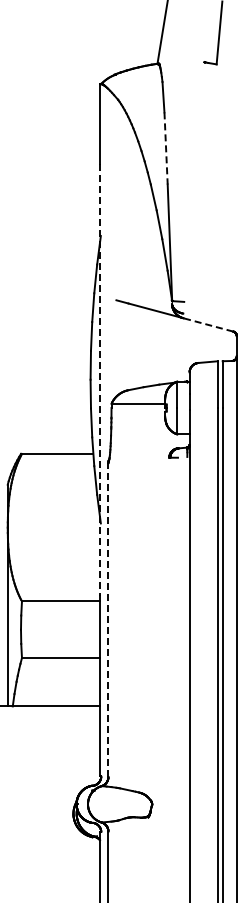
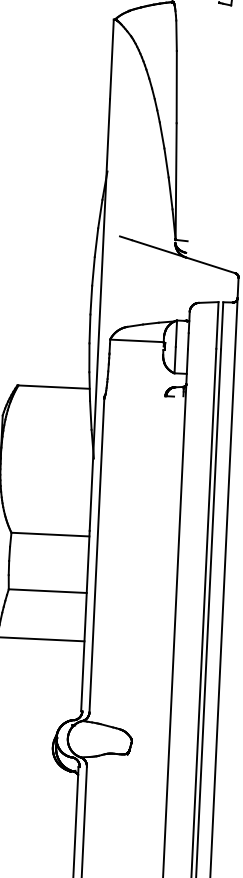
line: (166, 148) -> (177, 87), dashed -> solid
line: (208, 324) -> (210, 264), dashed -> solid
line: (100, 380) -> (100, 315), dashed -> solid
line: (108, 620) -> (96, 555), dashed -> solid

